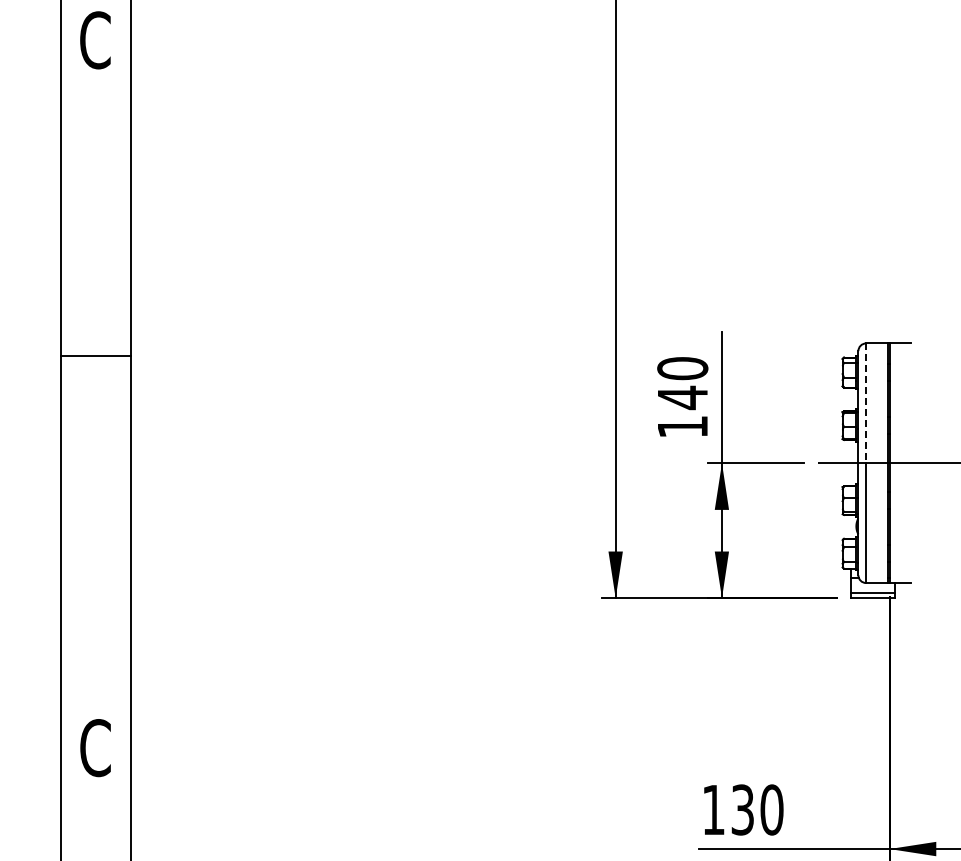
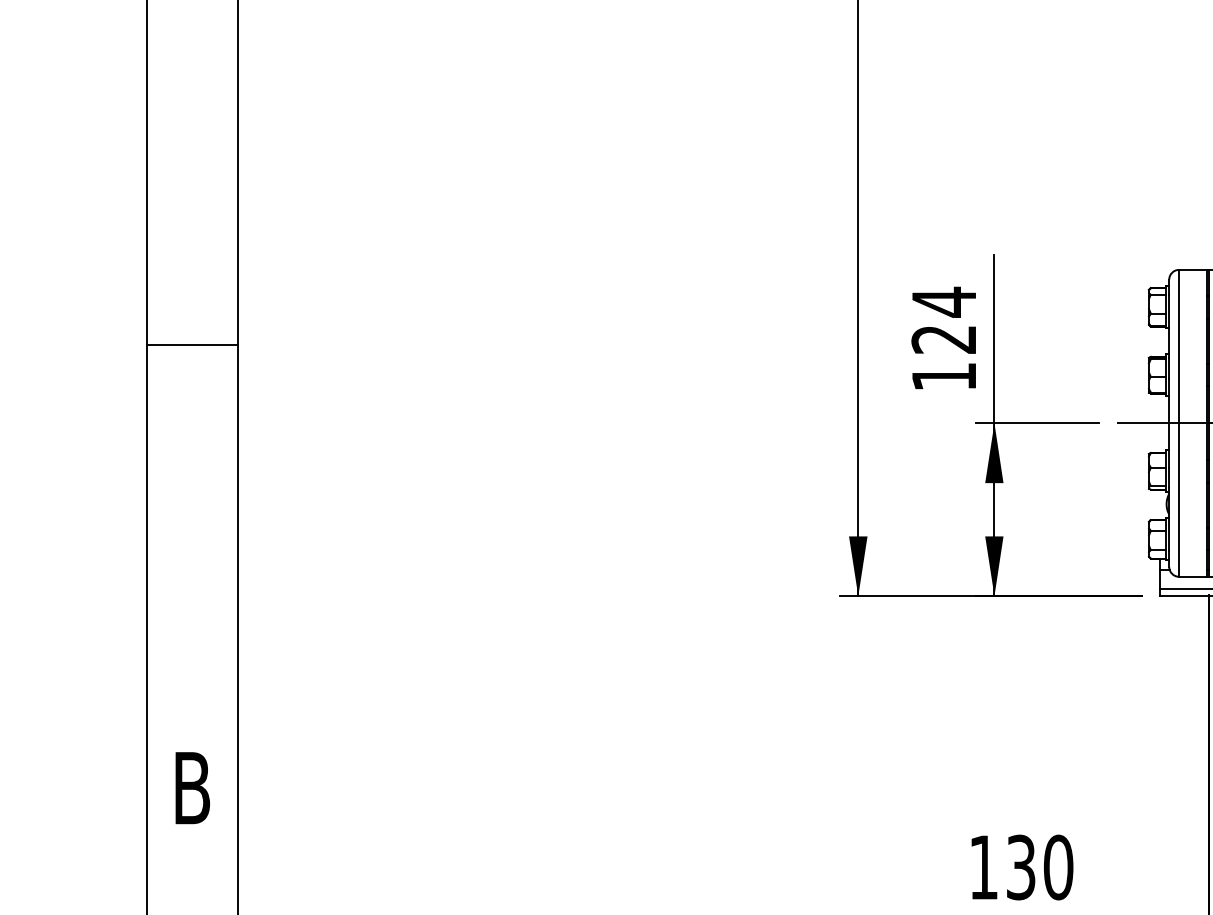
line: (95, 356) -> (191, 345), moved
text: (682, 383) -> (943, 321), 140 -> 124
line: (866, 403) -> (1179, 346), dashed -> solid
text: (95, 748) -> (191, 788), C -> B

